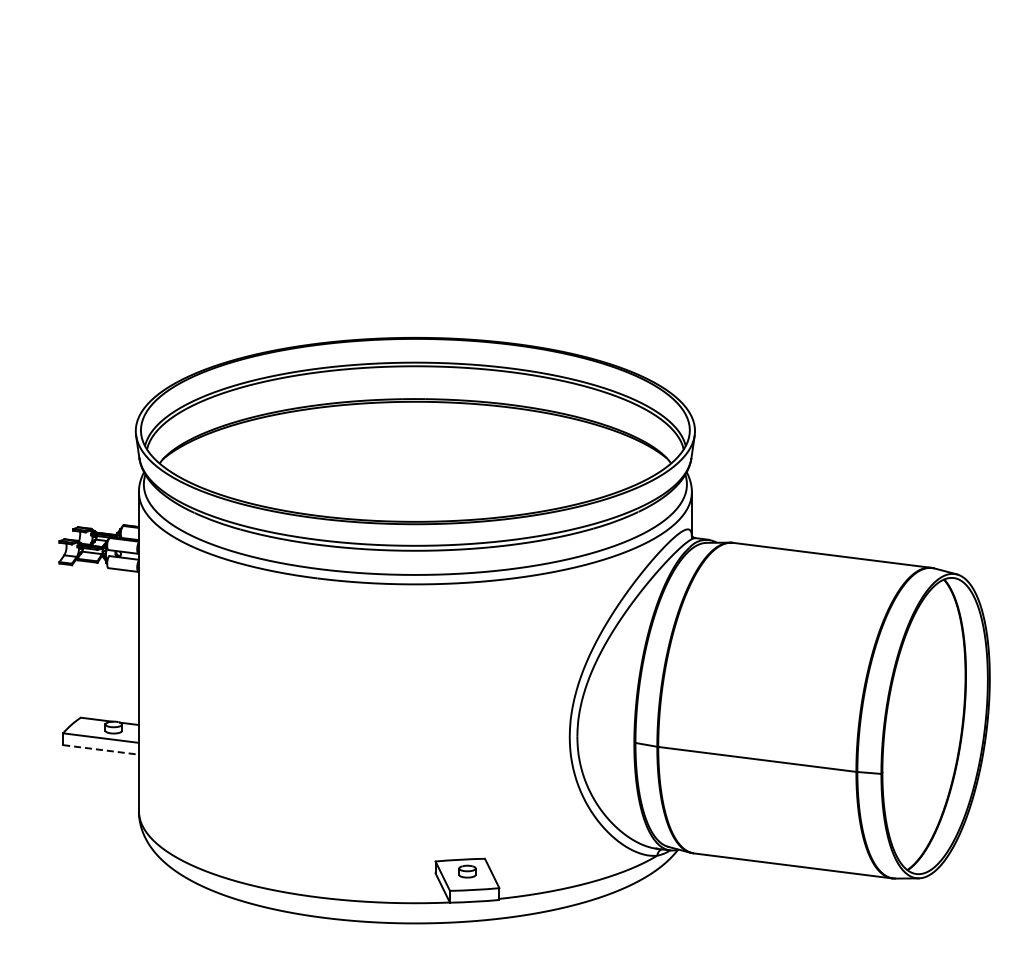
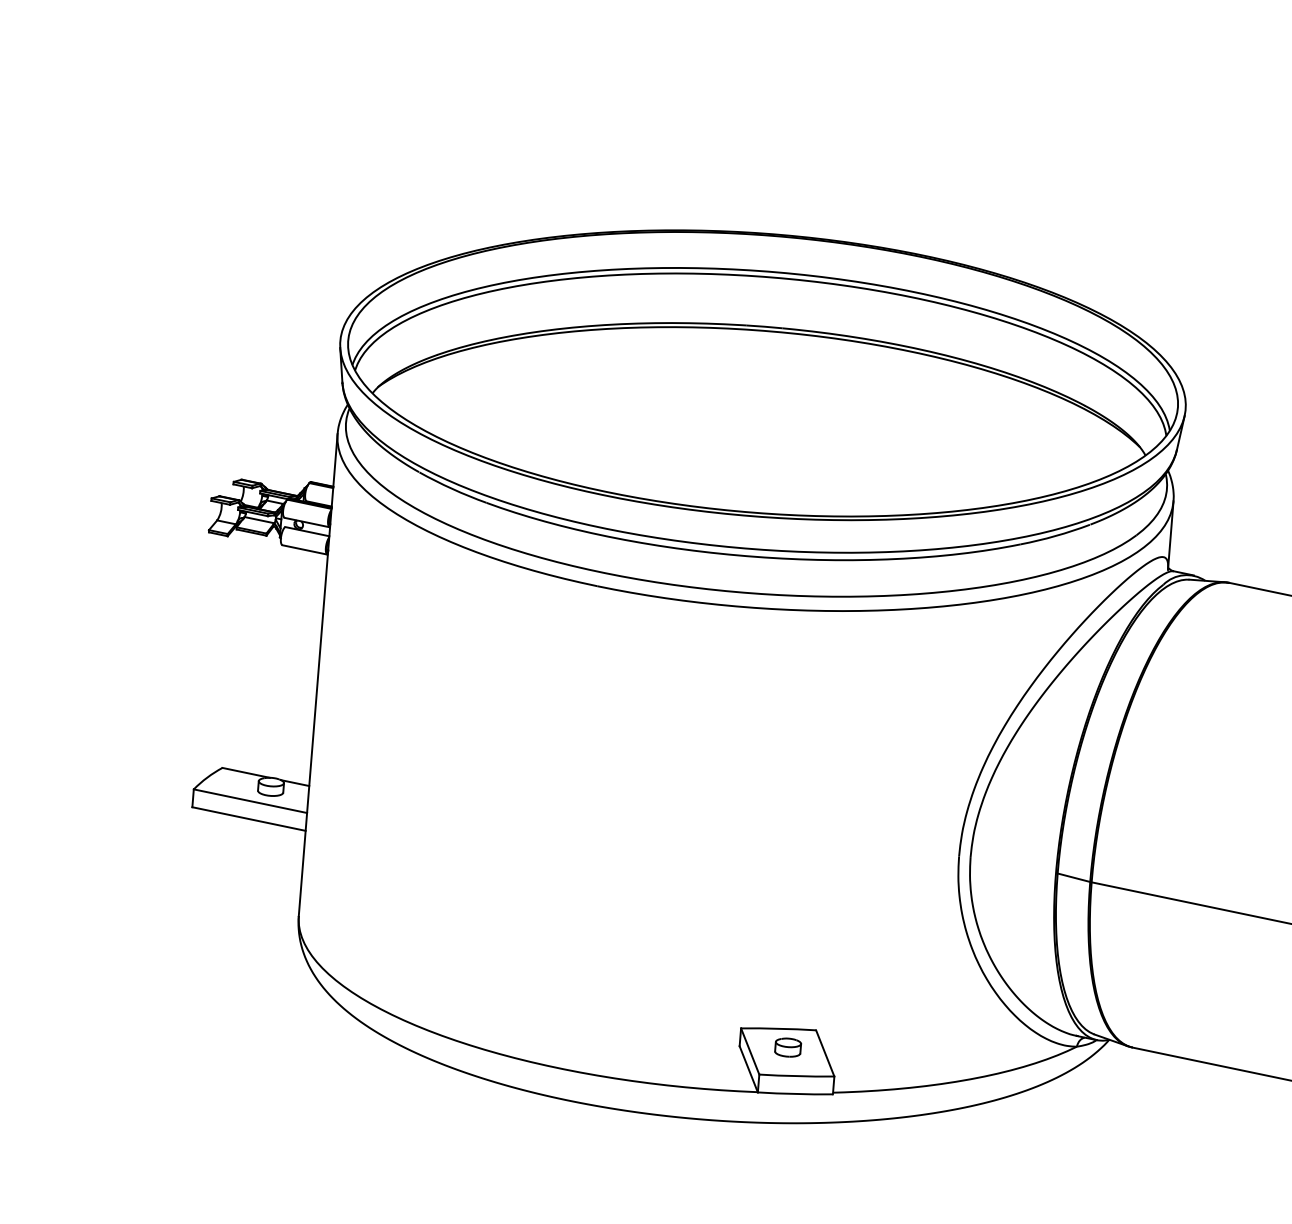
line: (101, 749) -> (249, 818), dashed -> solid

